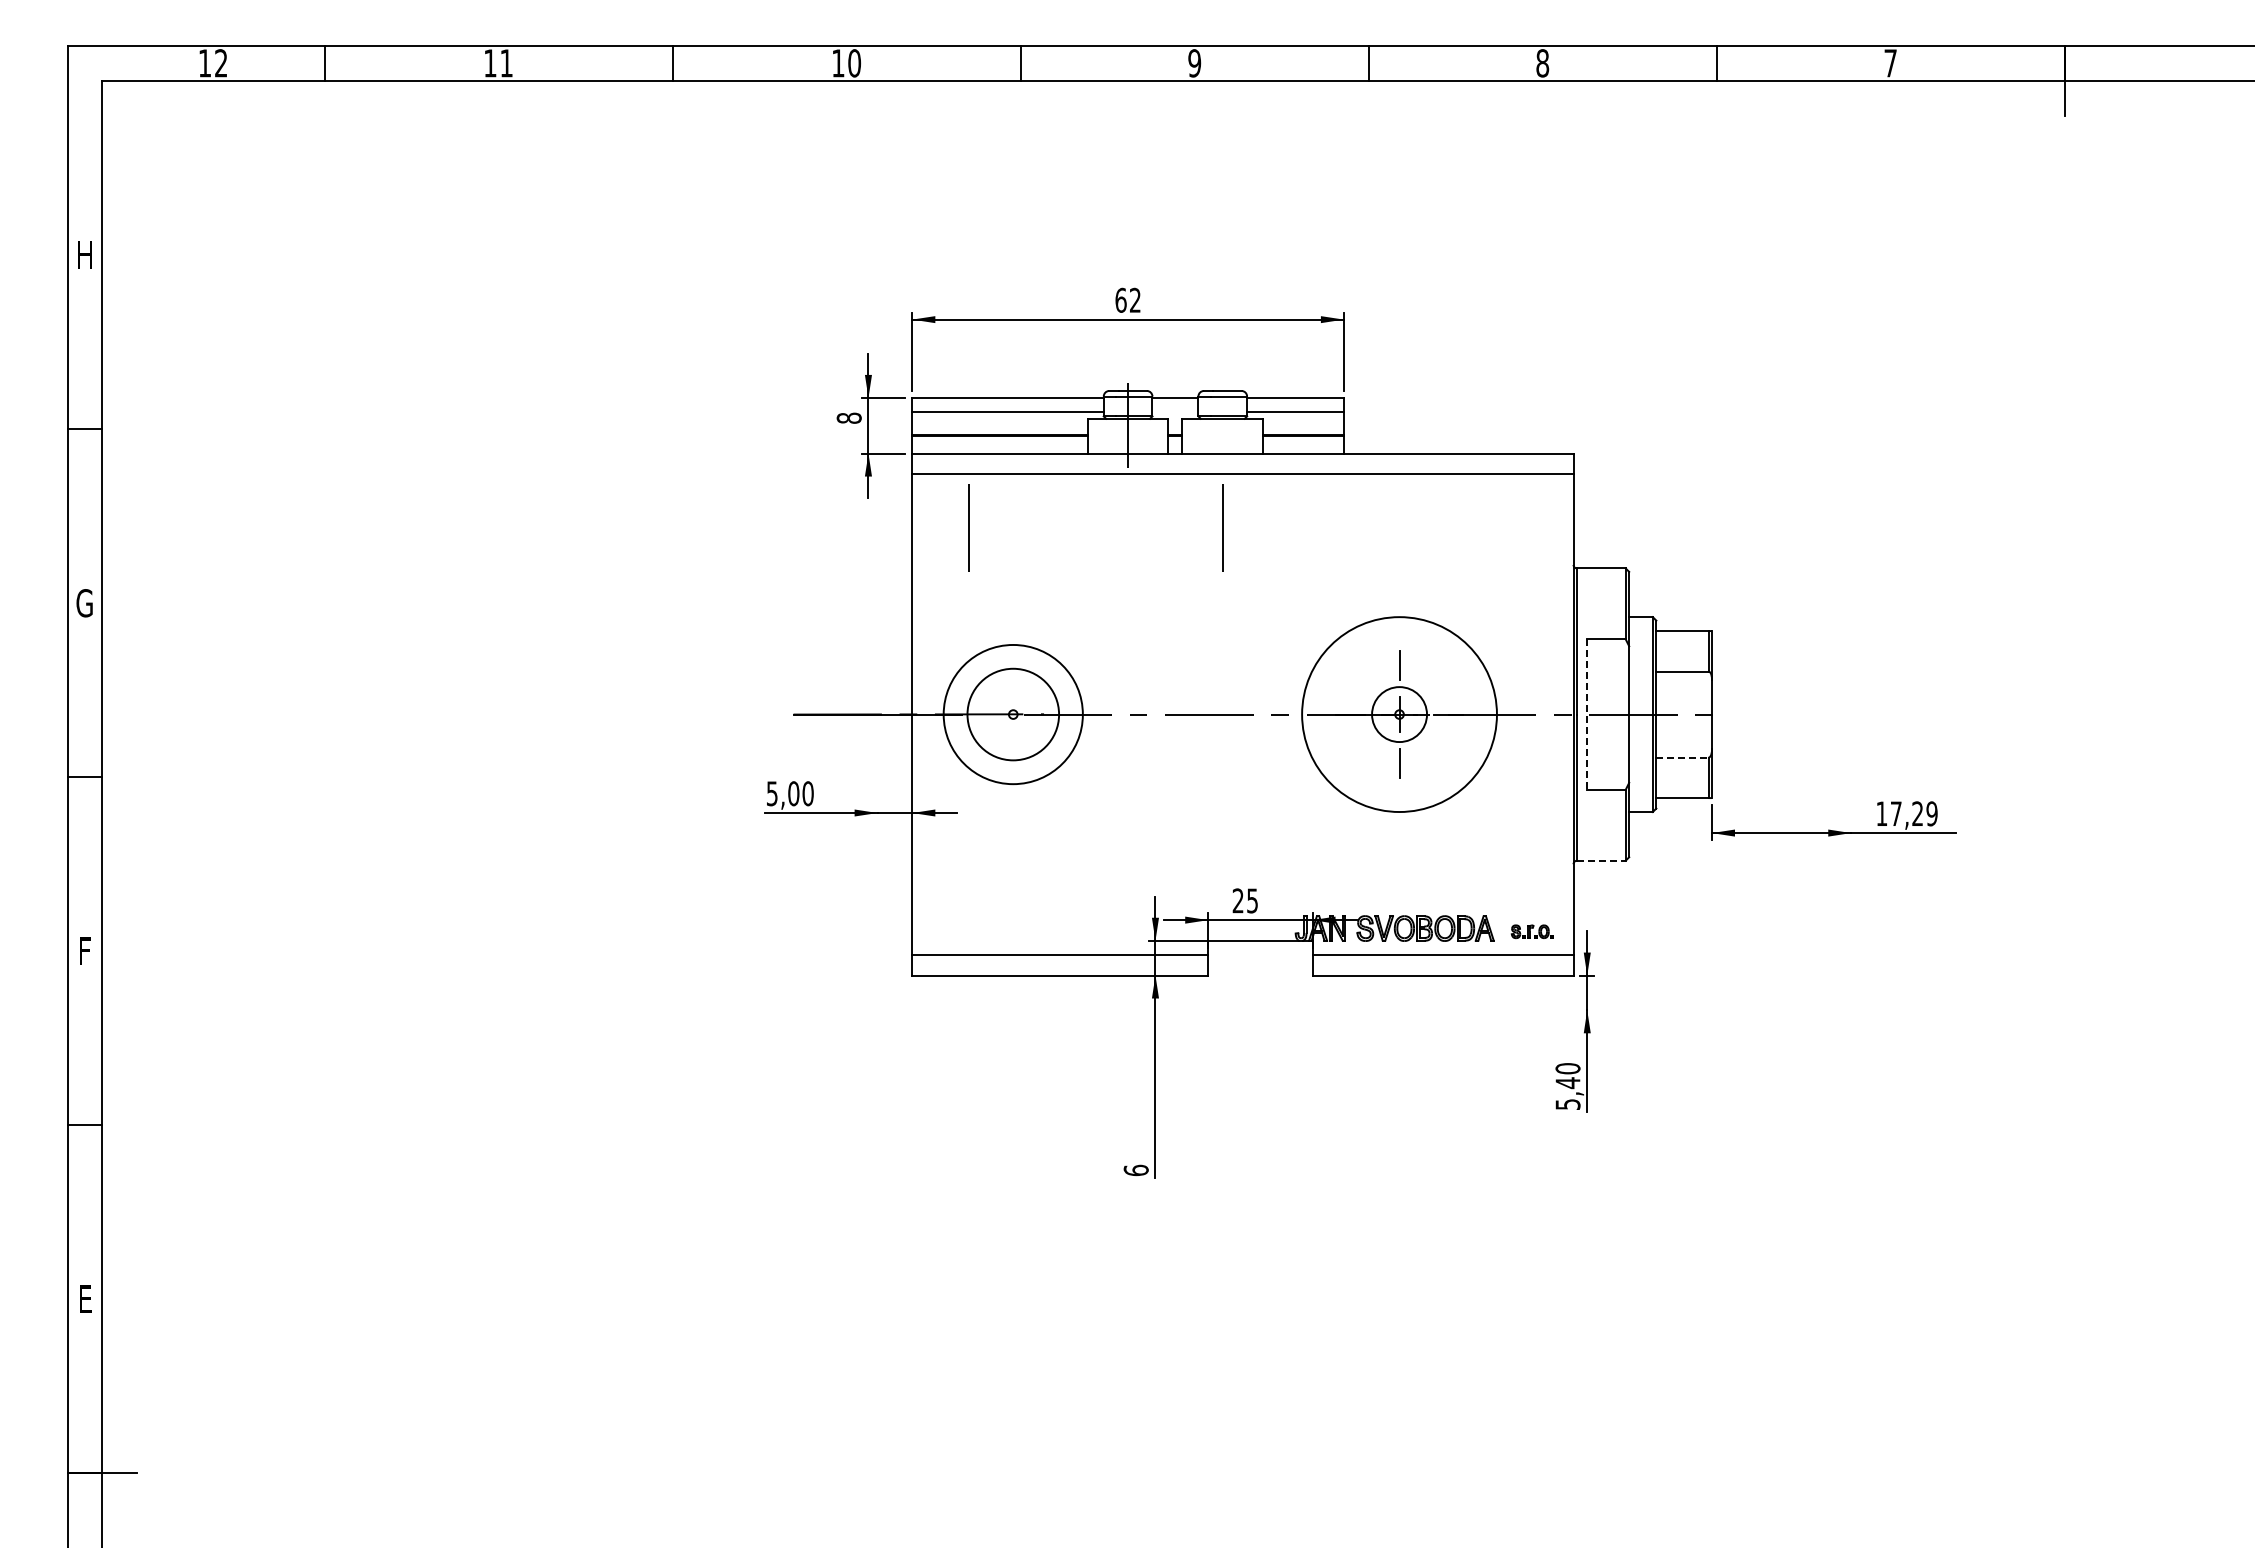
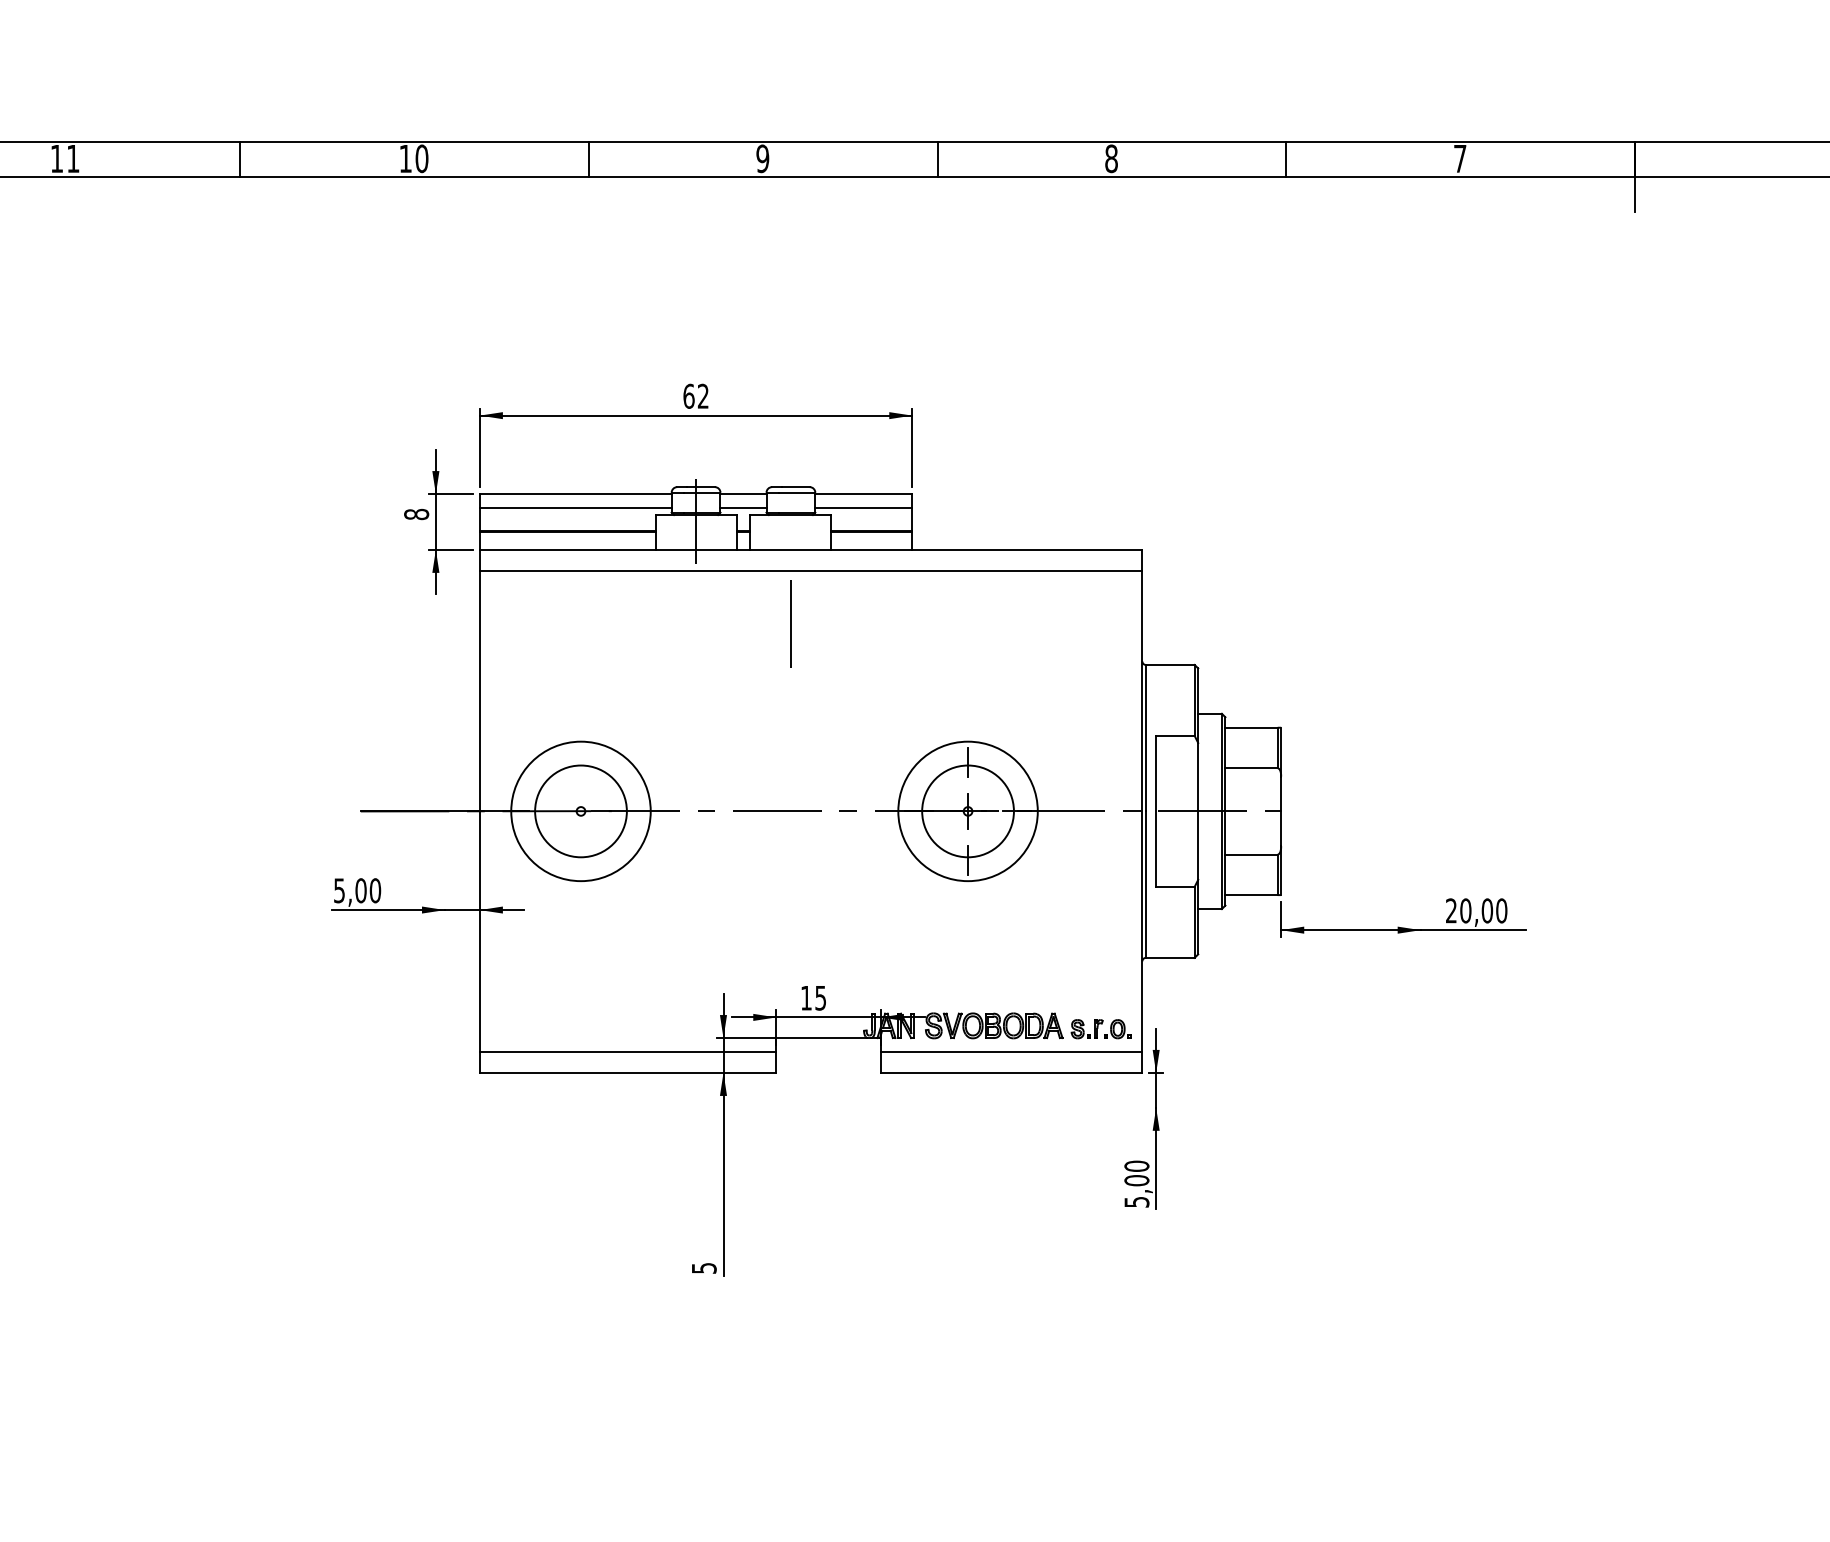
line: (1175, 411) -> (743, 507), added
line: (968, 527) -> (536, 623), removed
circle: (1399, 714) -> (968, 811), size x0.71
circle: (1399, 714) -> (968, 811), size x1.67
line: (1587, 715) -> (1156, 812), dashed -> solid
line: (1682, 757) -> (1251, 854), dashed -> solid
text: (1906, 813) -> (1476, 910), 17,29 -> 20,00
line: (1601, 860) -> (1170, 957), dashed -> solid
text: (1237, 900) -> (805, 997), 25 -> 15
part: (1532, 931) -> (1101, 1028), size x1.43
text: (1567, 1083) -> (1136, 1181), 5,40 -> 5,00
text: (1135, 1170) -> (703, 1268), 6 -> 5

